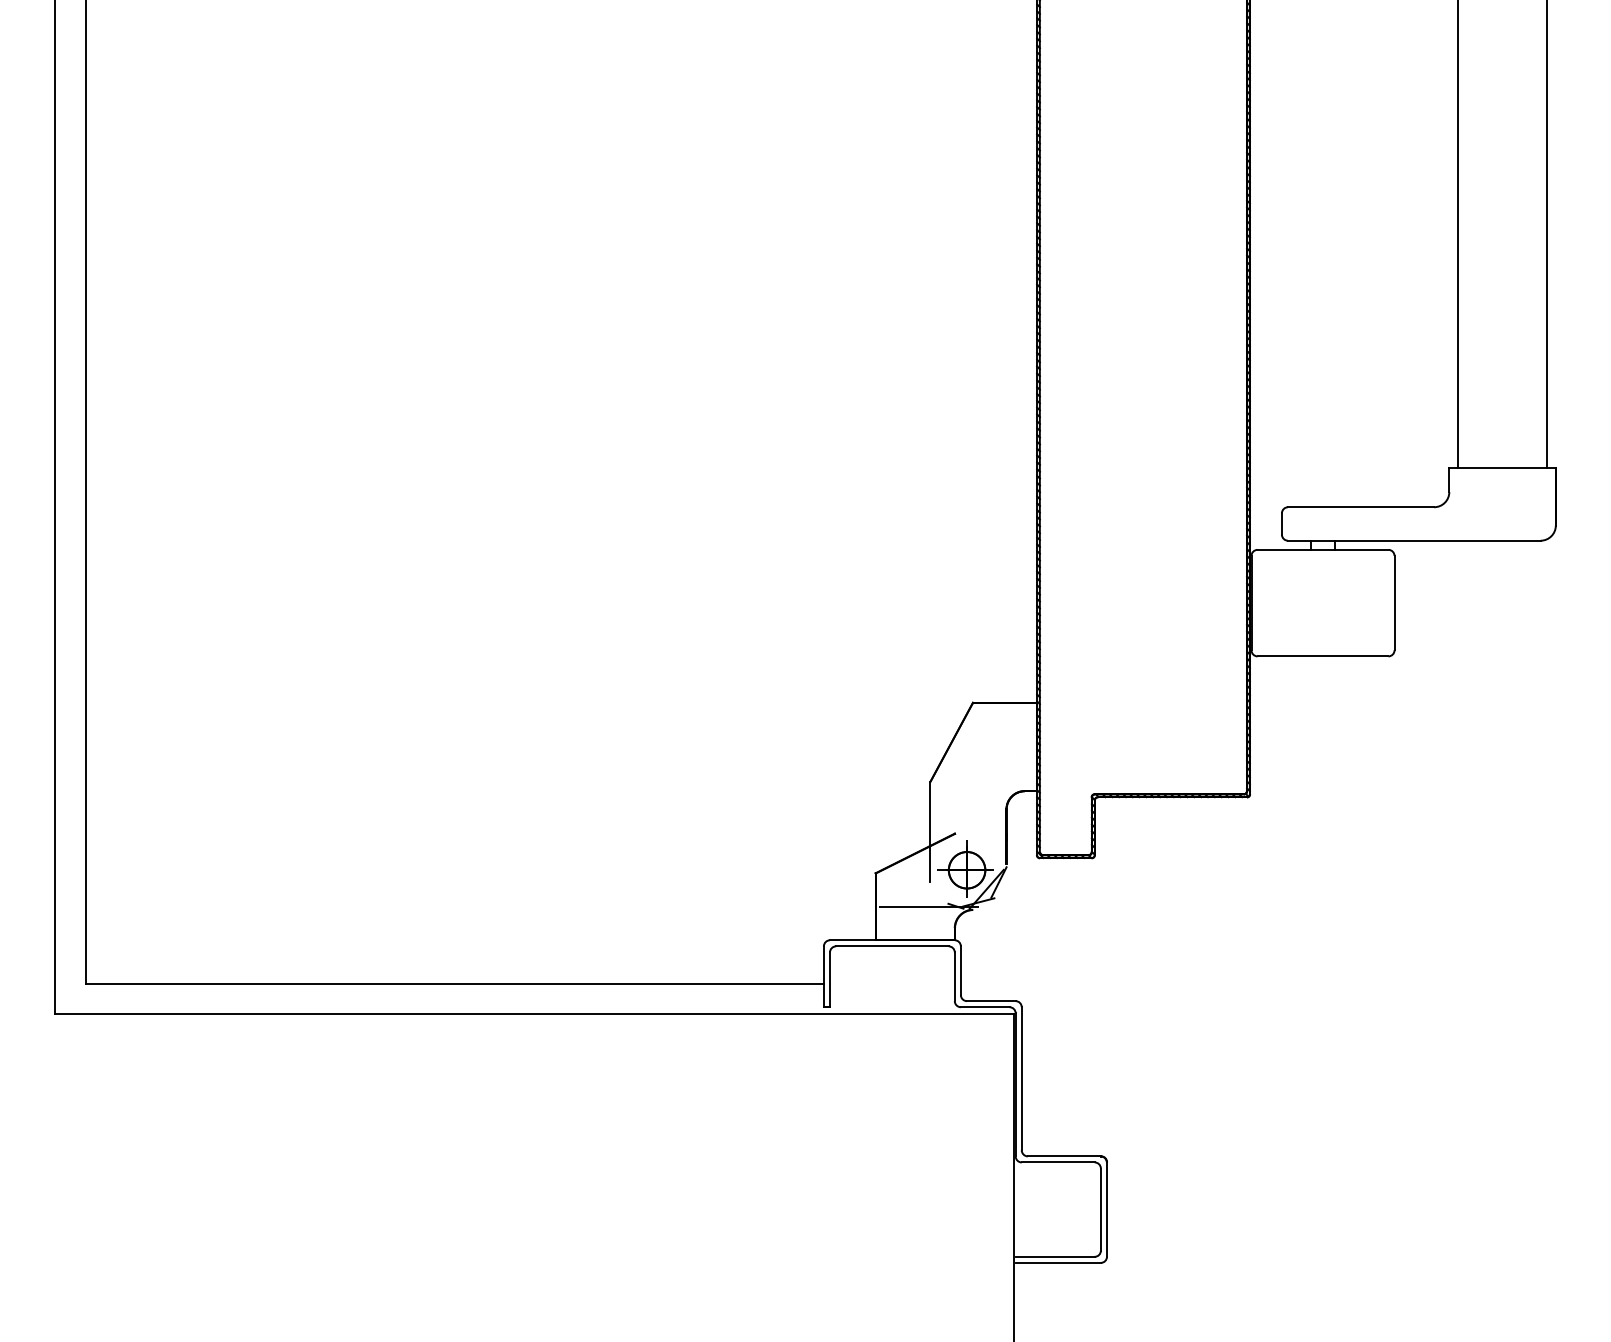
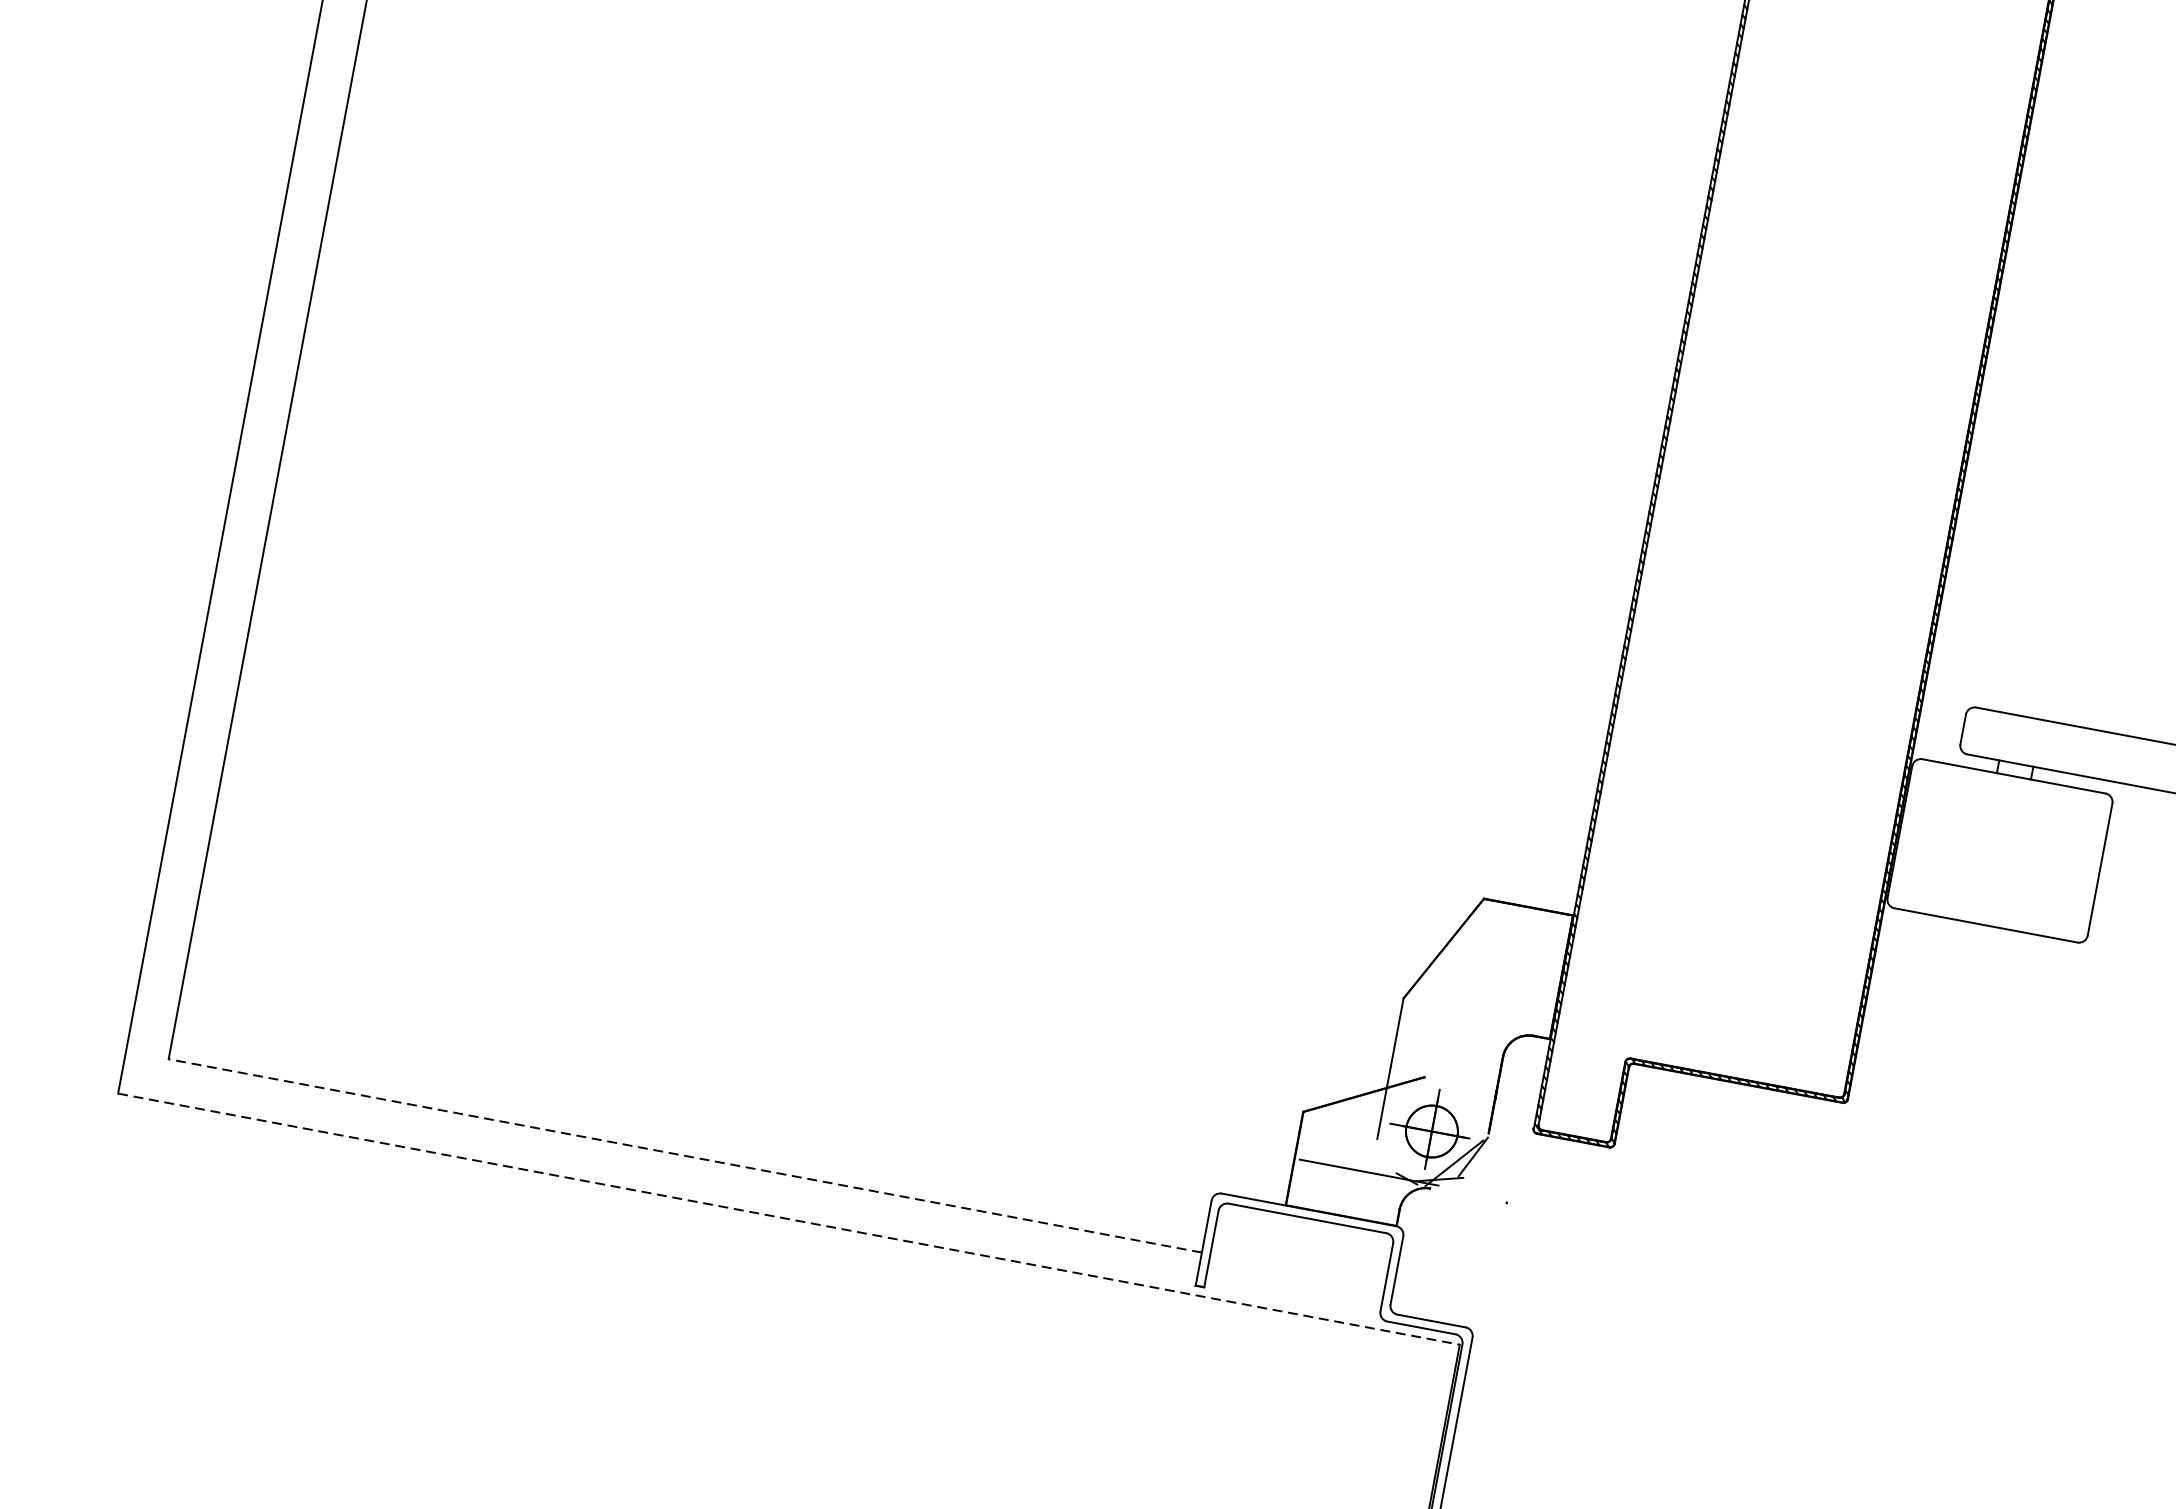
line: (454, 983) -> (684, 1155), solid -> dashed
line: (535, 1013) -> (790, 1218), solid -> dashed

